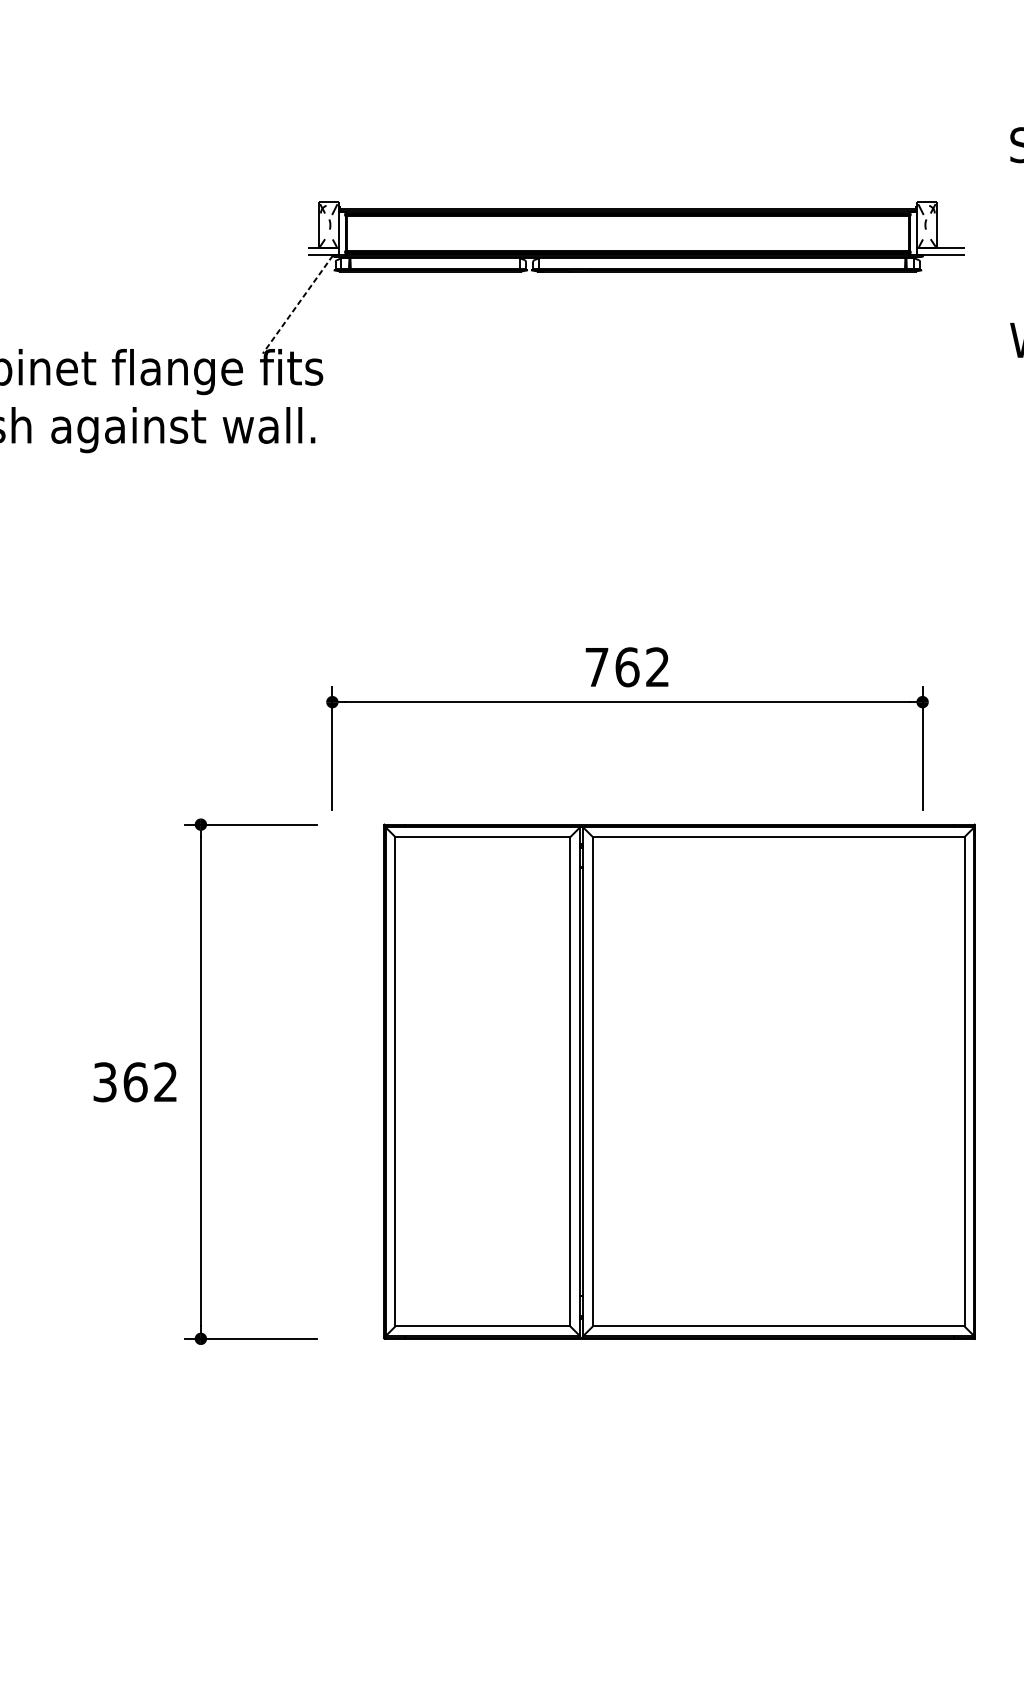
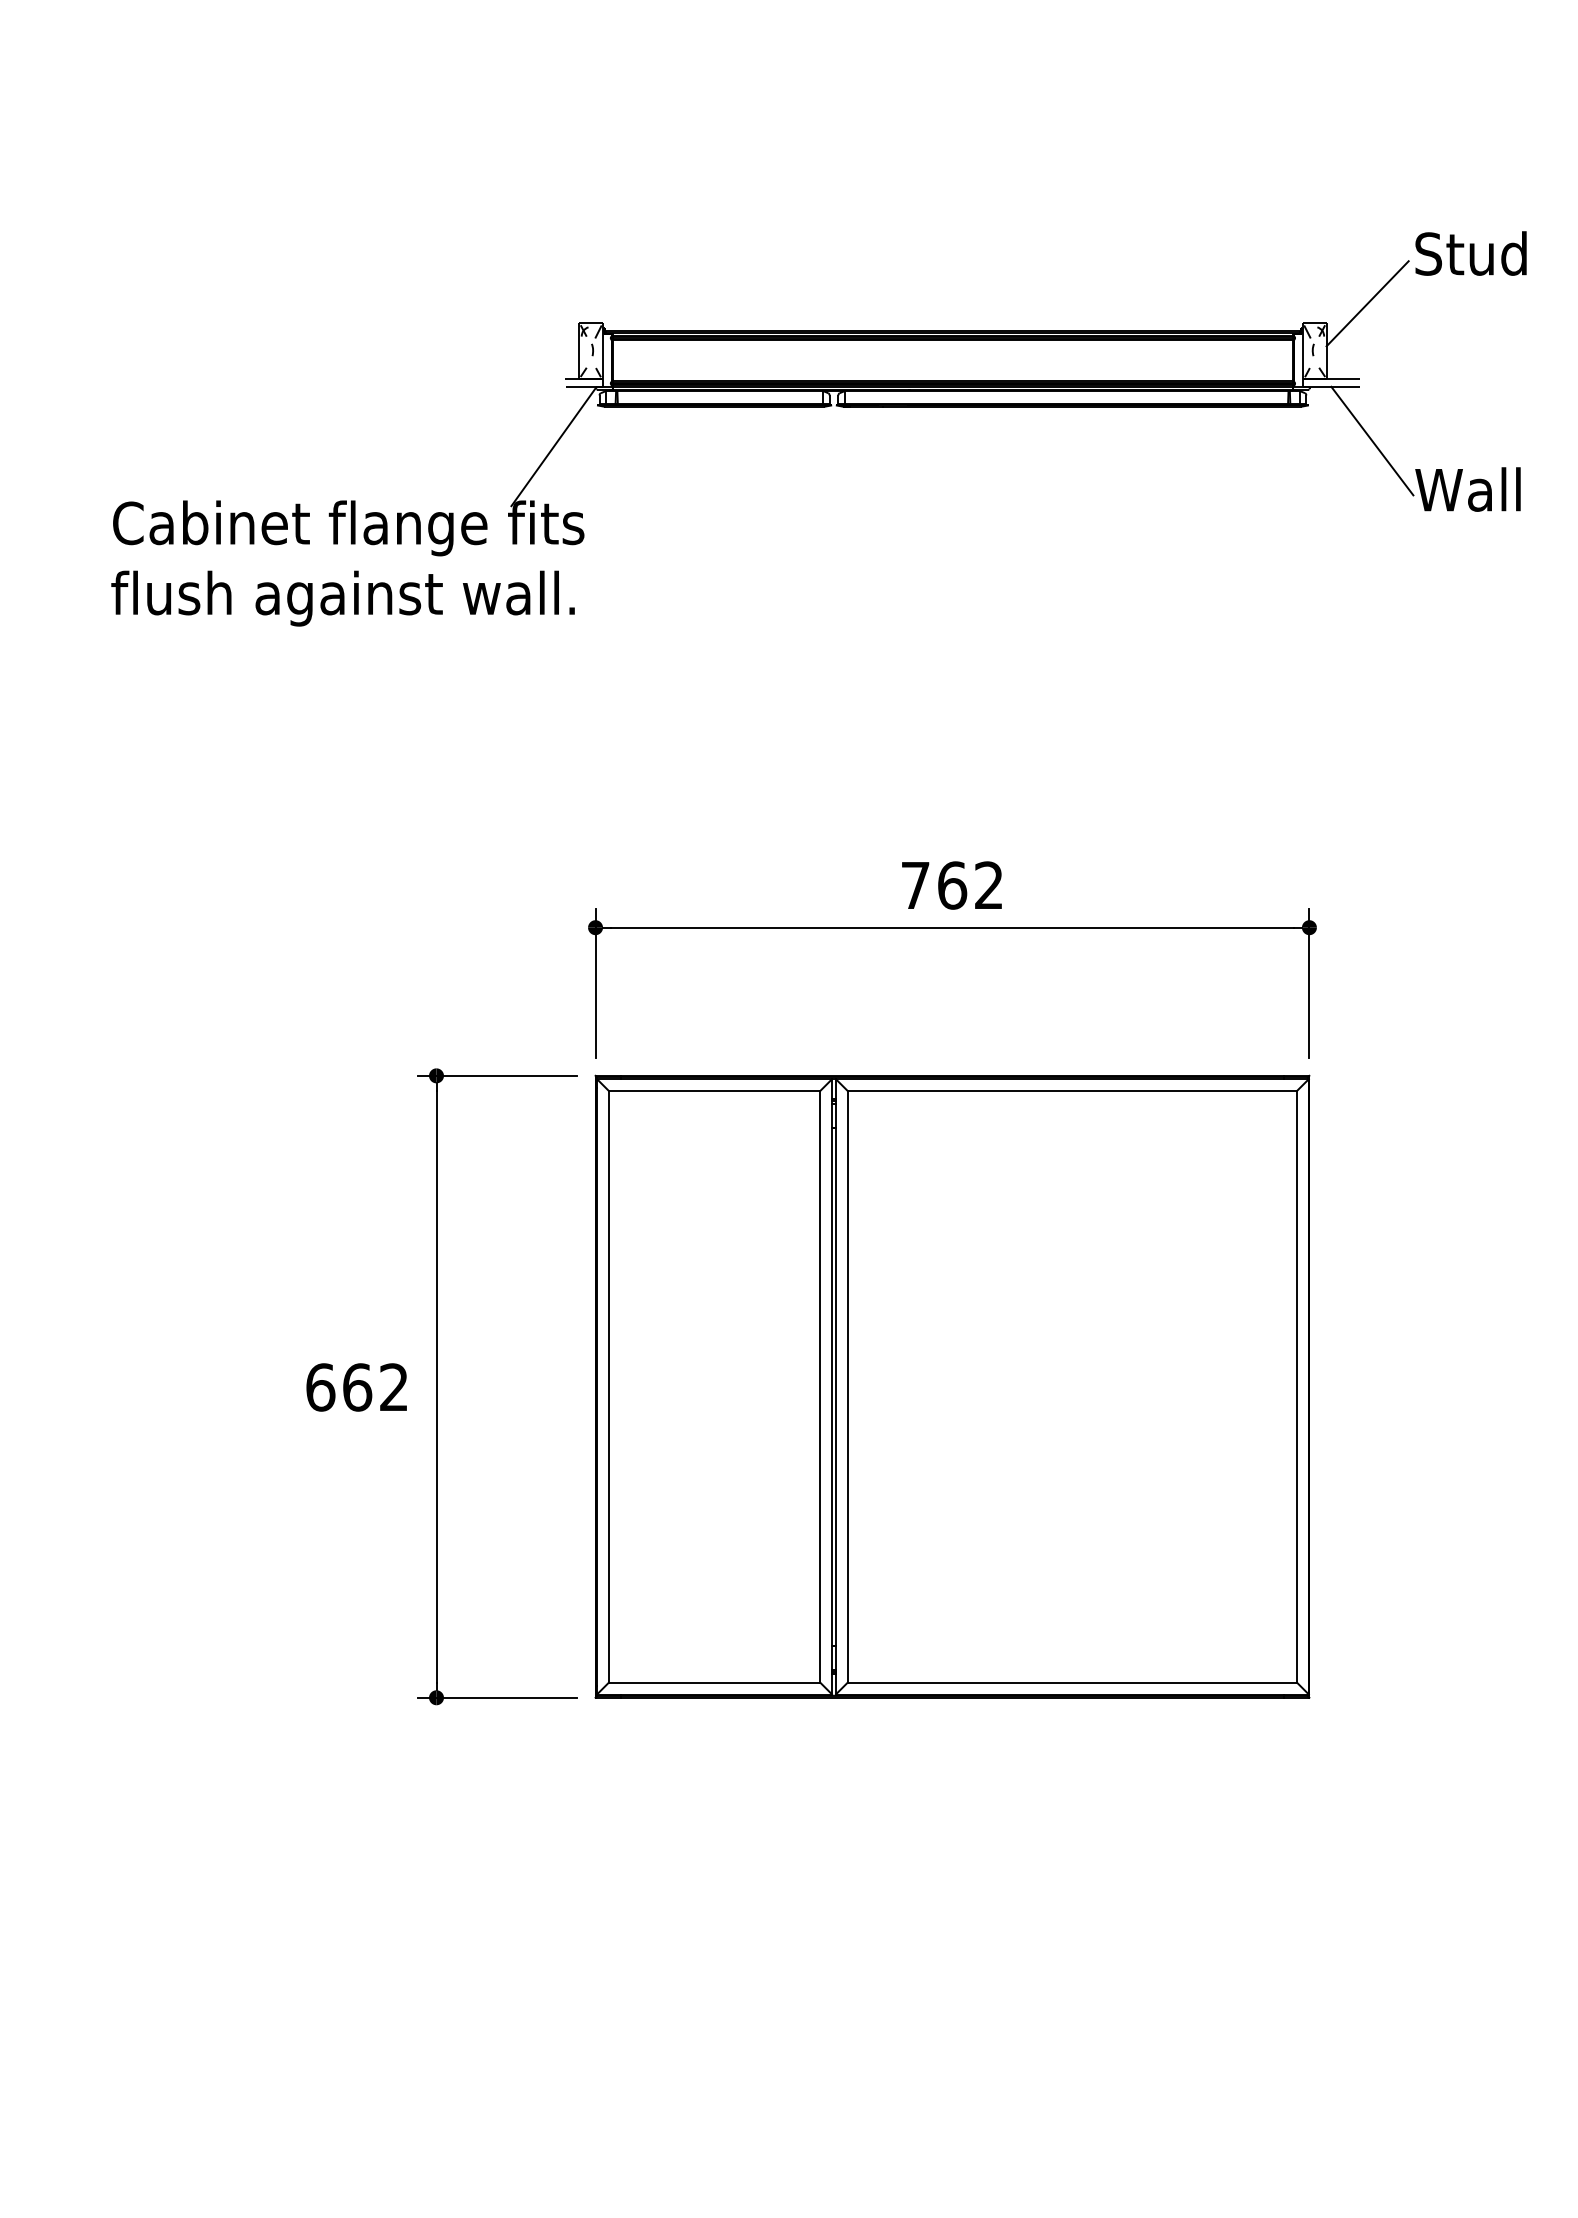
line: (970, 186) -> (1367, 303), added
line: (974, 299) -> (1372, 440), added
line: (297, 304) -> (553, 446), dashed -> solid
part: (679, 1081) -> (952, 1386), moved
text: (104, 1082) -> (320, 1387), 362 -> 662

